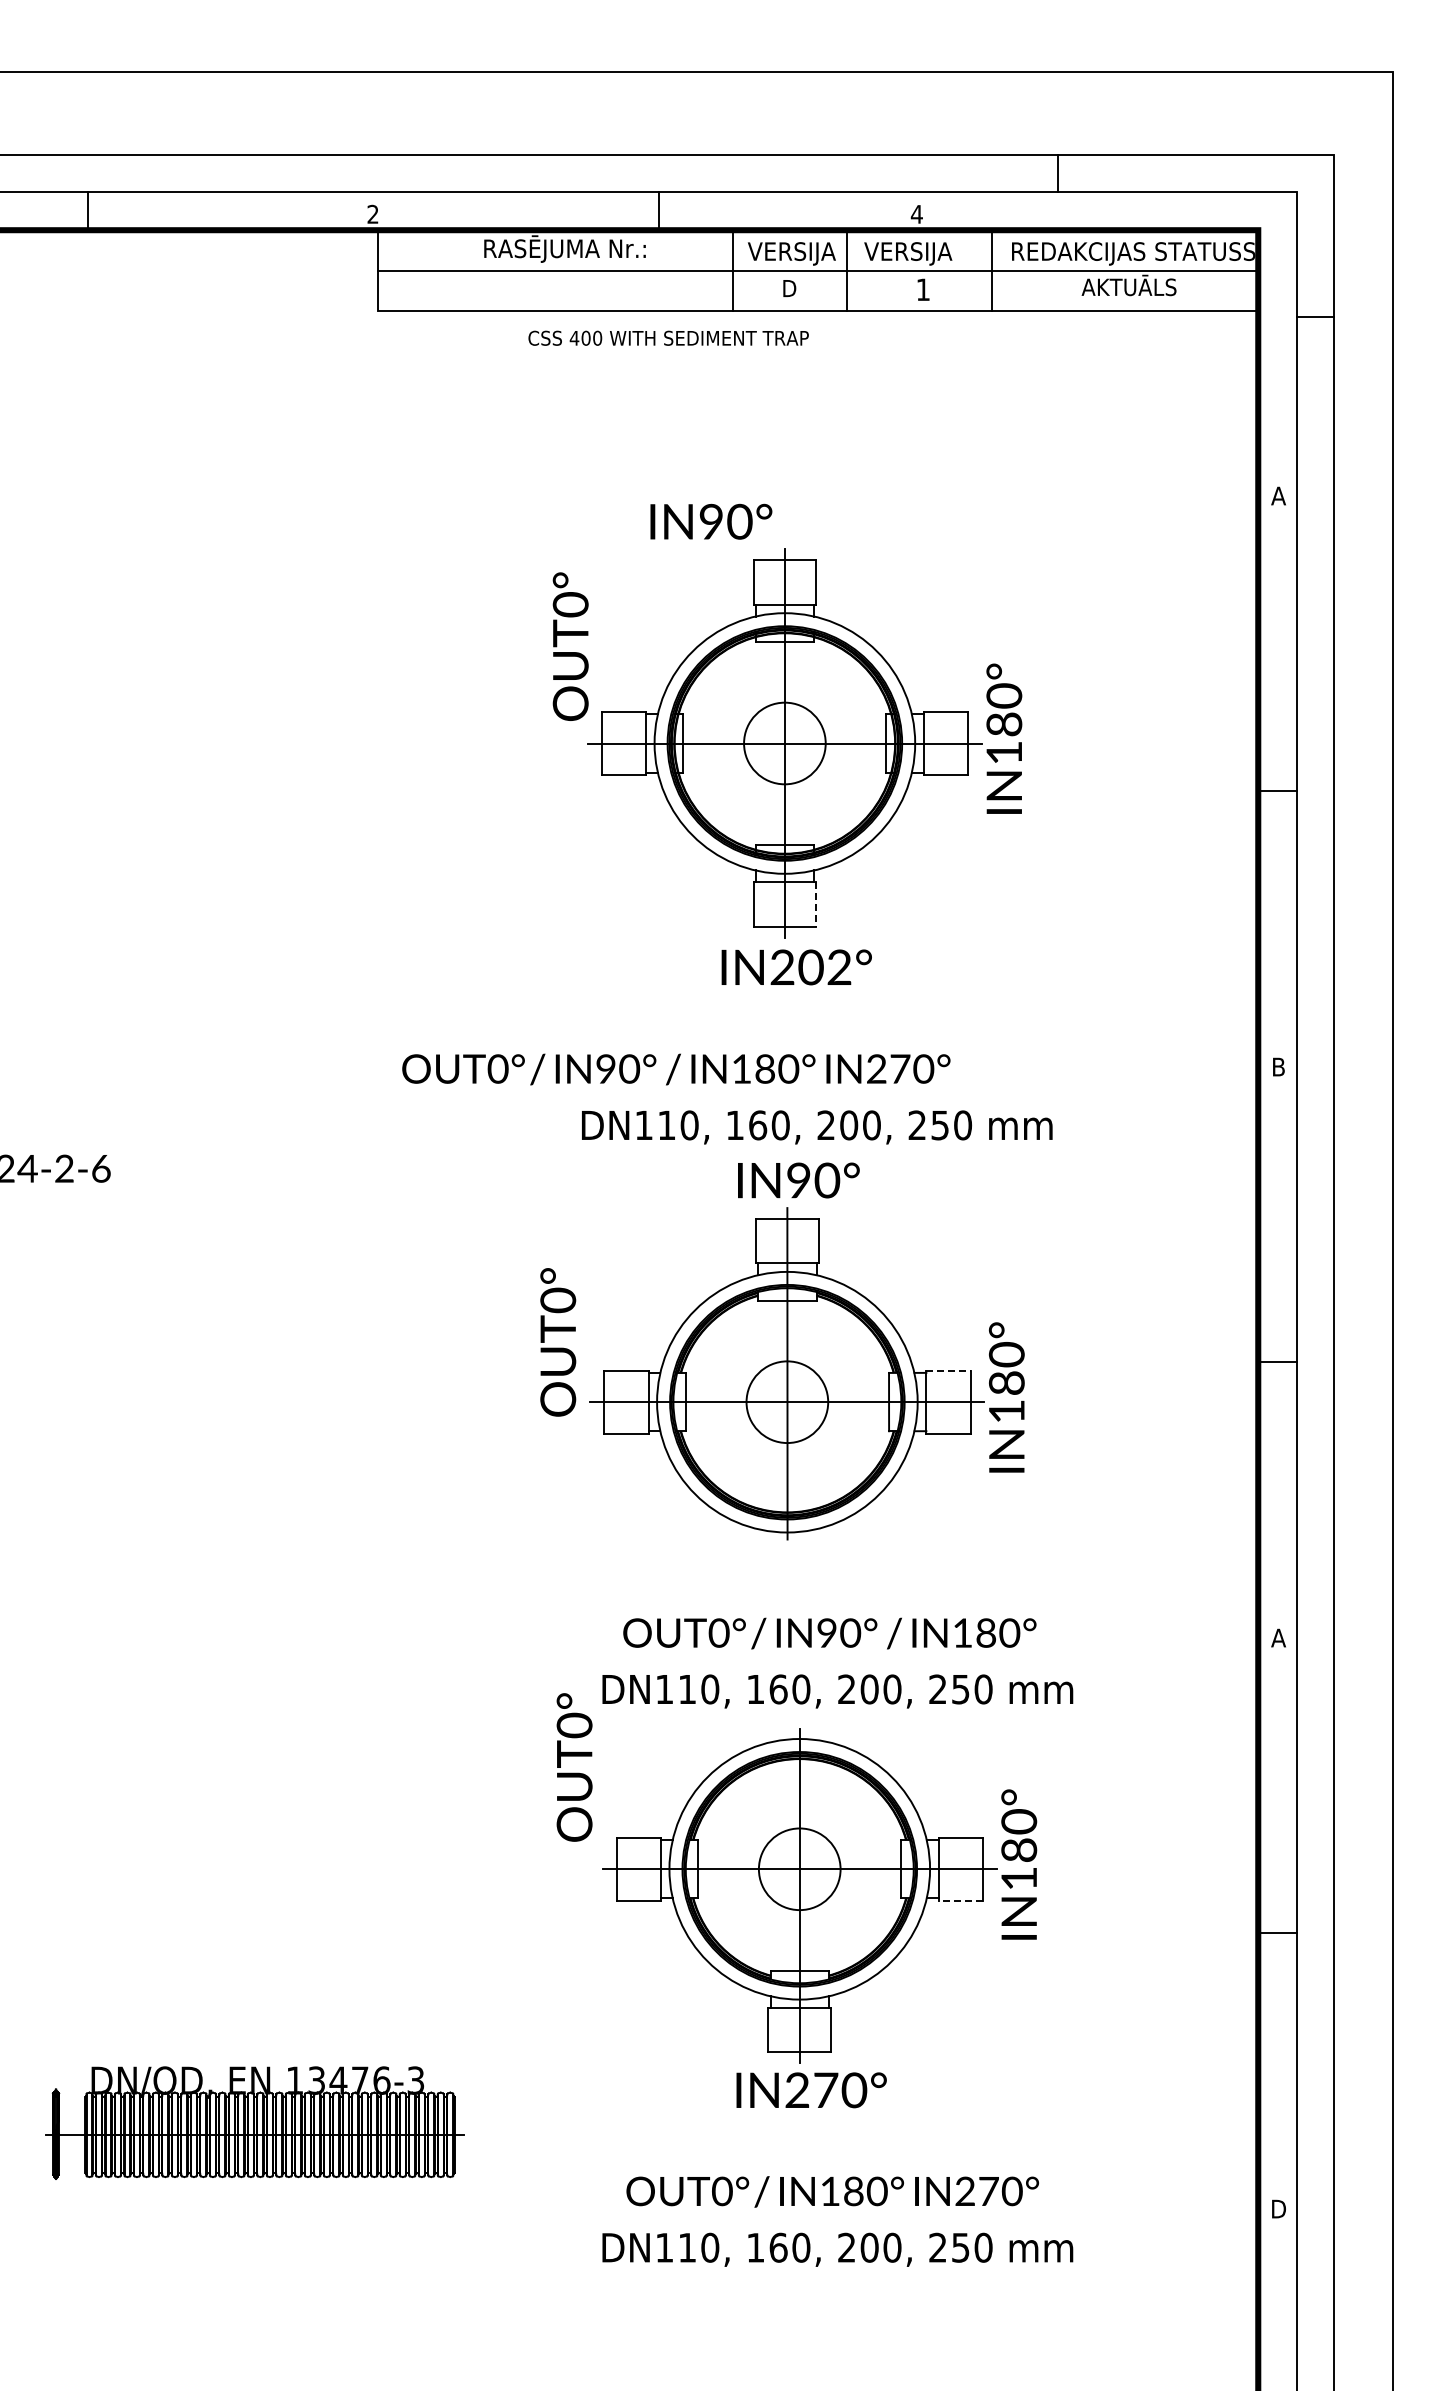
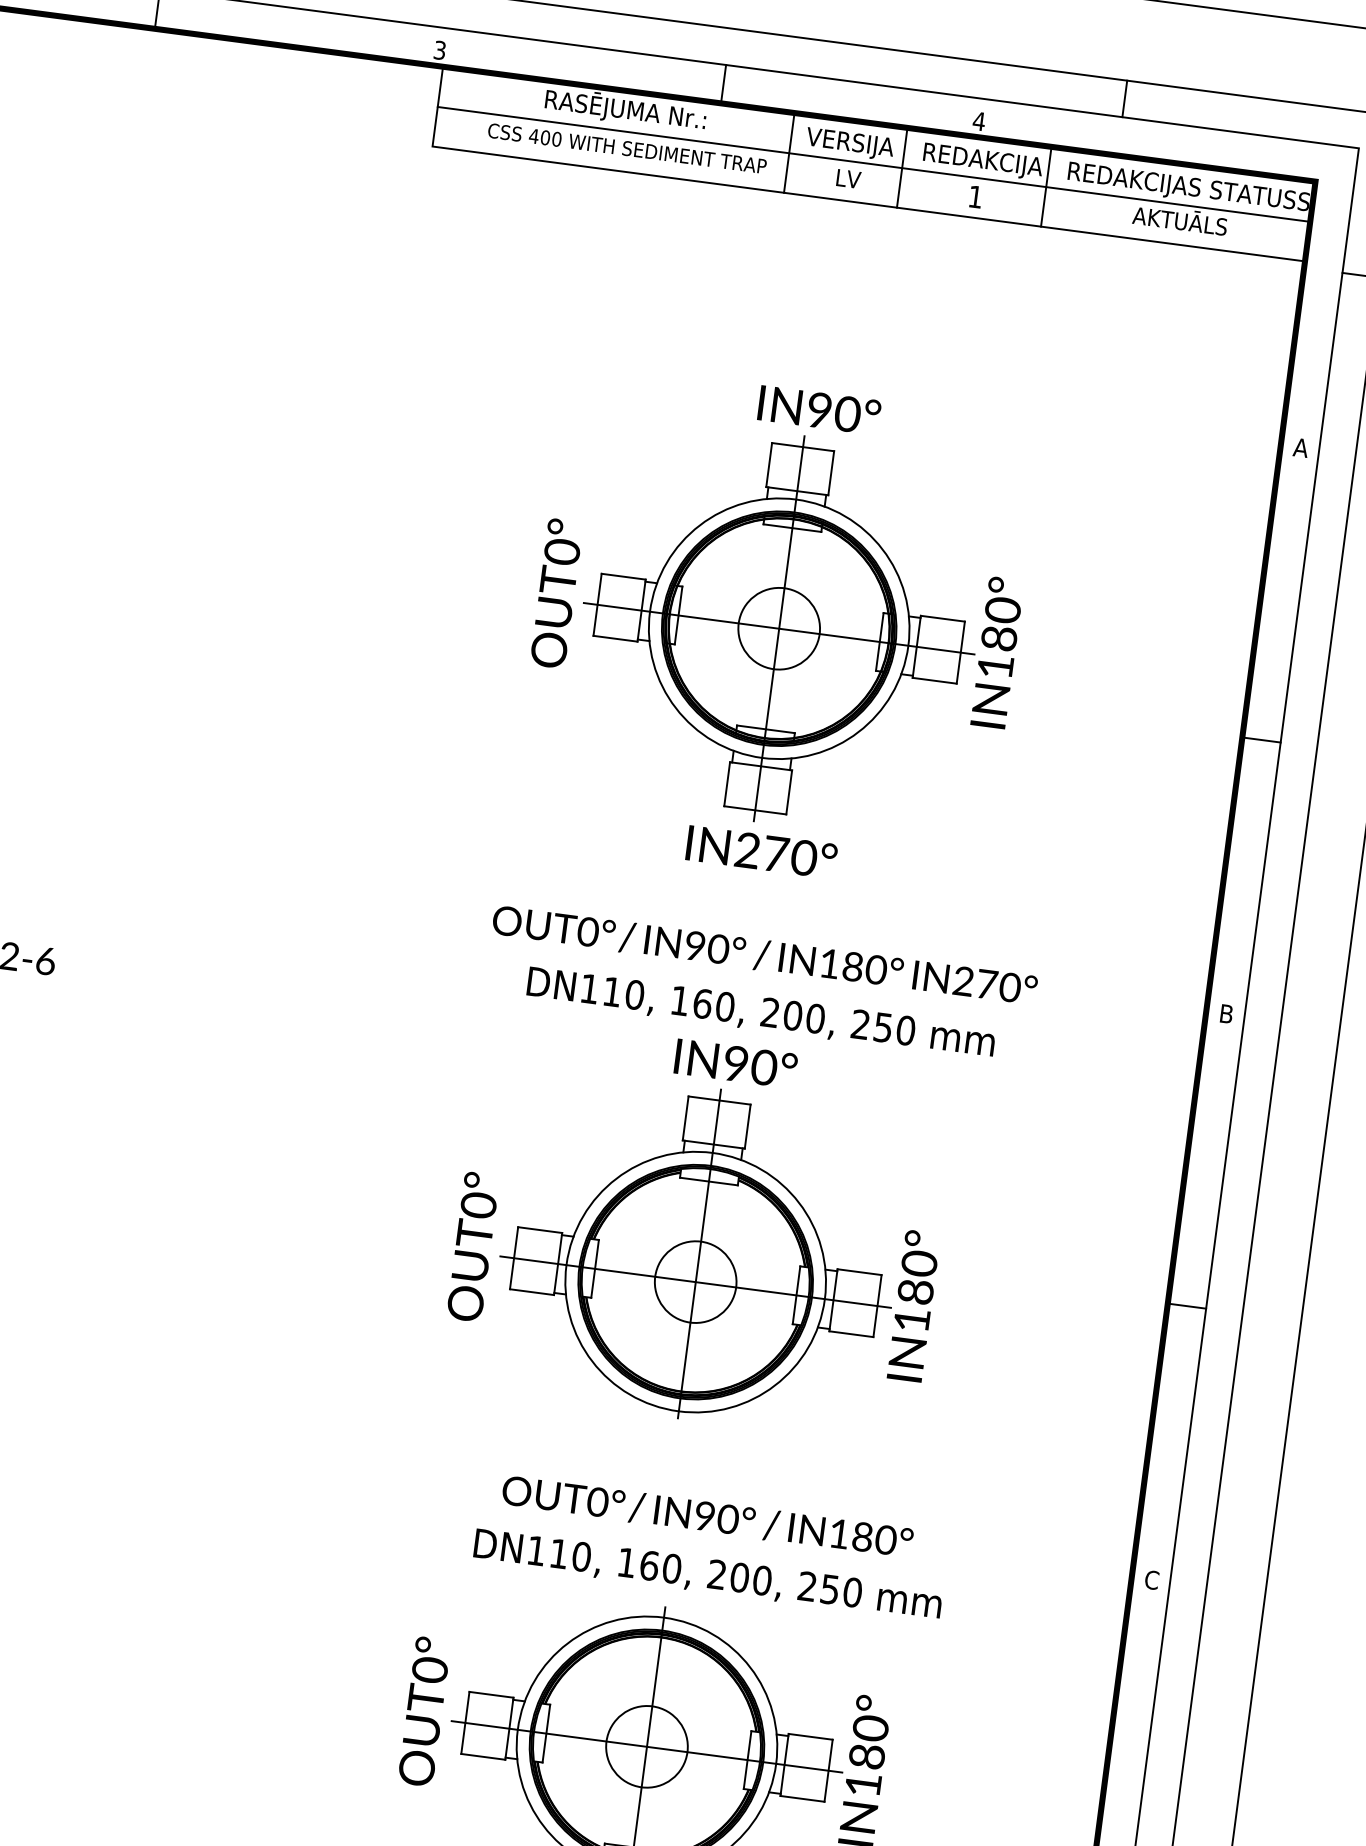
text: (372, 214) -> (439, 50), 2 -> 3
text: (924, 253) -> (981, 161), VERSIJA -> REDAKCIJA
text: (796, 288) -> (850, 179), D -> LV
text: (668, 337) -> (627, 147), moved
text: (711, 521) -> (819, 410), moved
text: (570, 646) -> (556, 593), moved
line: (816, 904) -> (789, 792), dashed -> solid
text: (825, 967) -> (790, 856), IN202° -> IN270°
text: (676, 1069) -> (765, 955), moved
text: (558, 1342) -> (473, 1247), moved
line: (949, 1370) -> (860, 1271), dashed -> solid
text: (1278, 1637) -> (1151, 1579), A -> C
text: (574, 1767) -> (424, 1711), moved
line: (960, 1900) -> (802, 1798), dashed -> solid

